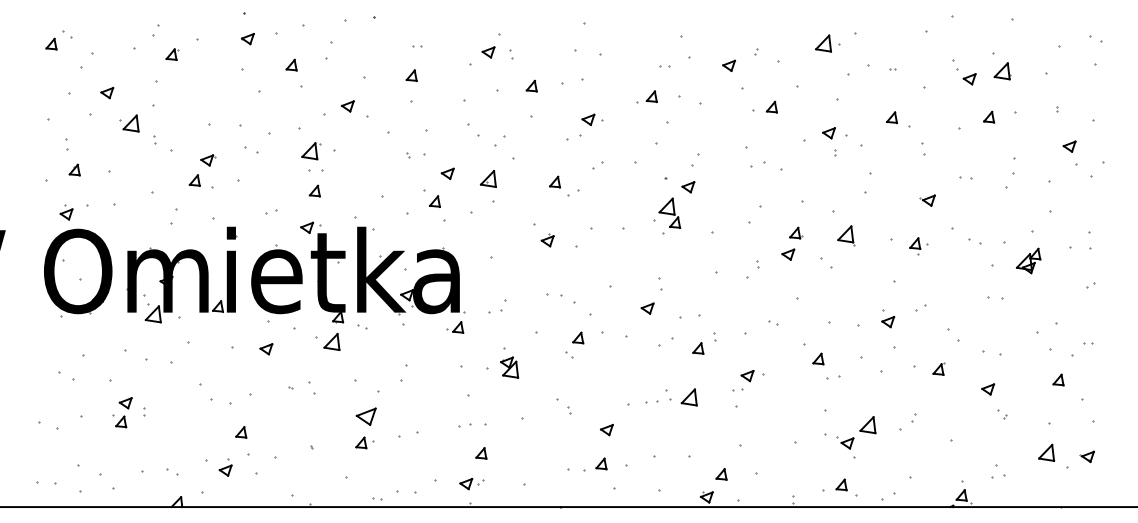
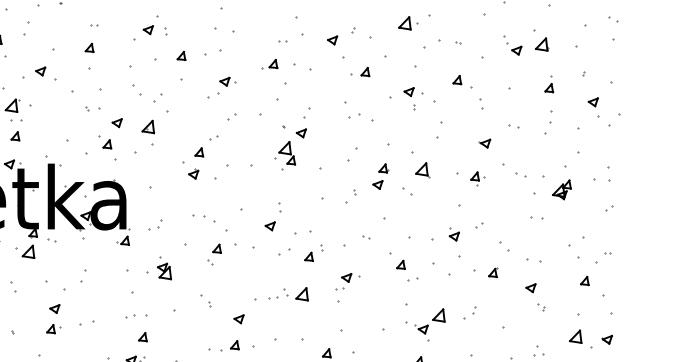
part: (988, 116) -> (548, 87), moved
part: (554, 181) -> (198, 151), moved
part: (366, 416) -> (54, 308), size x0.62

